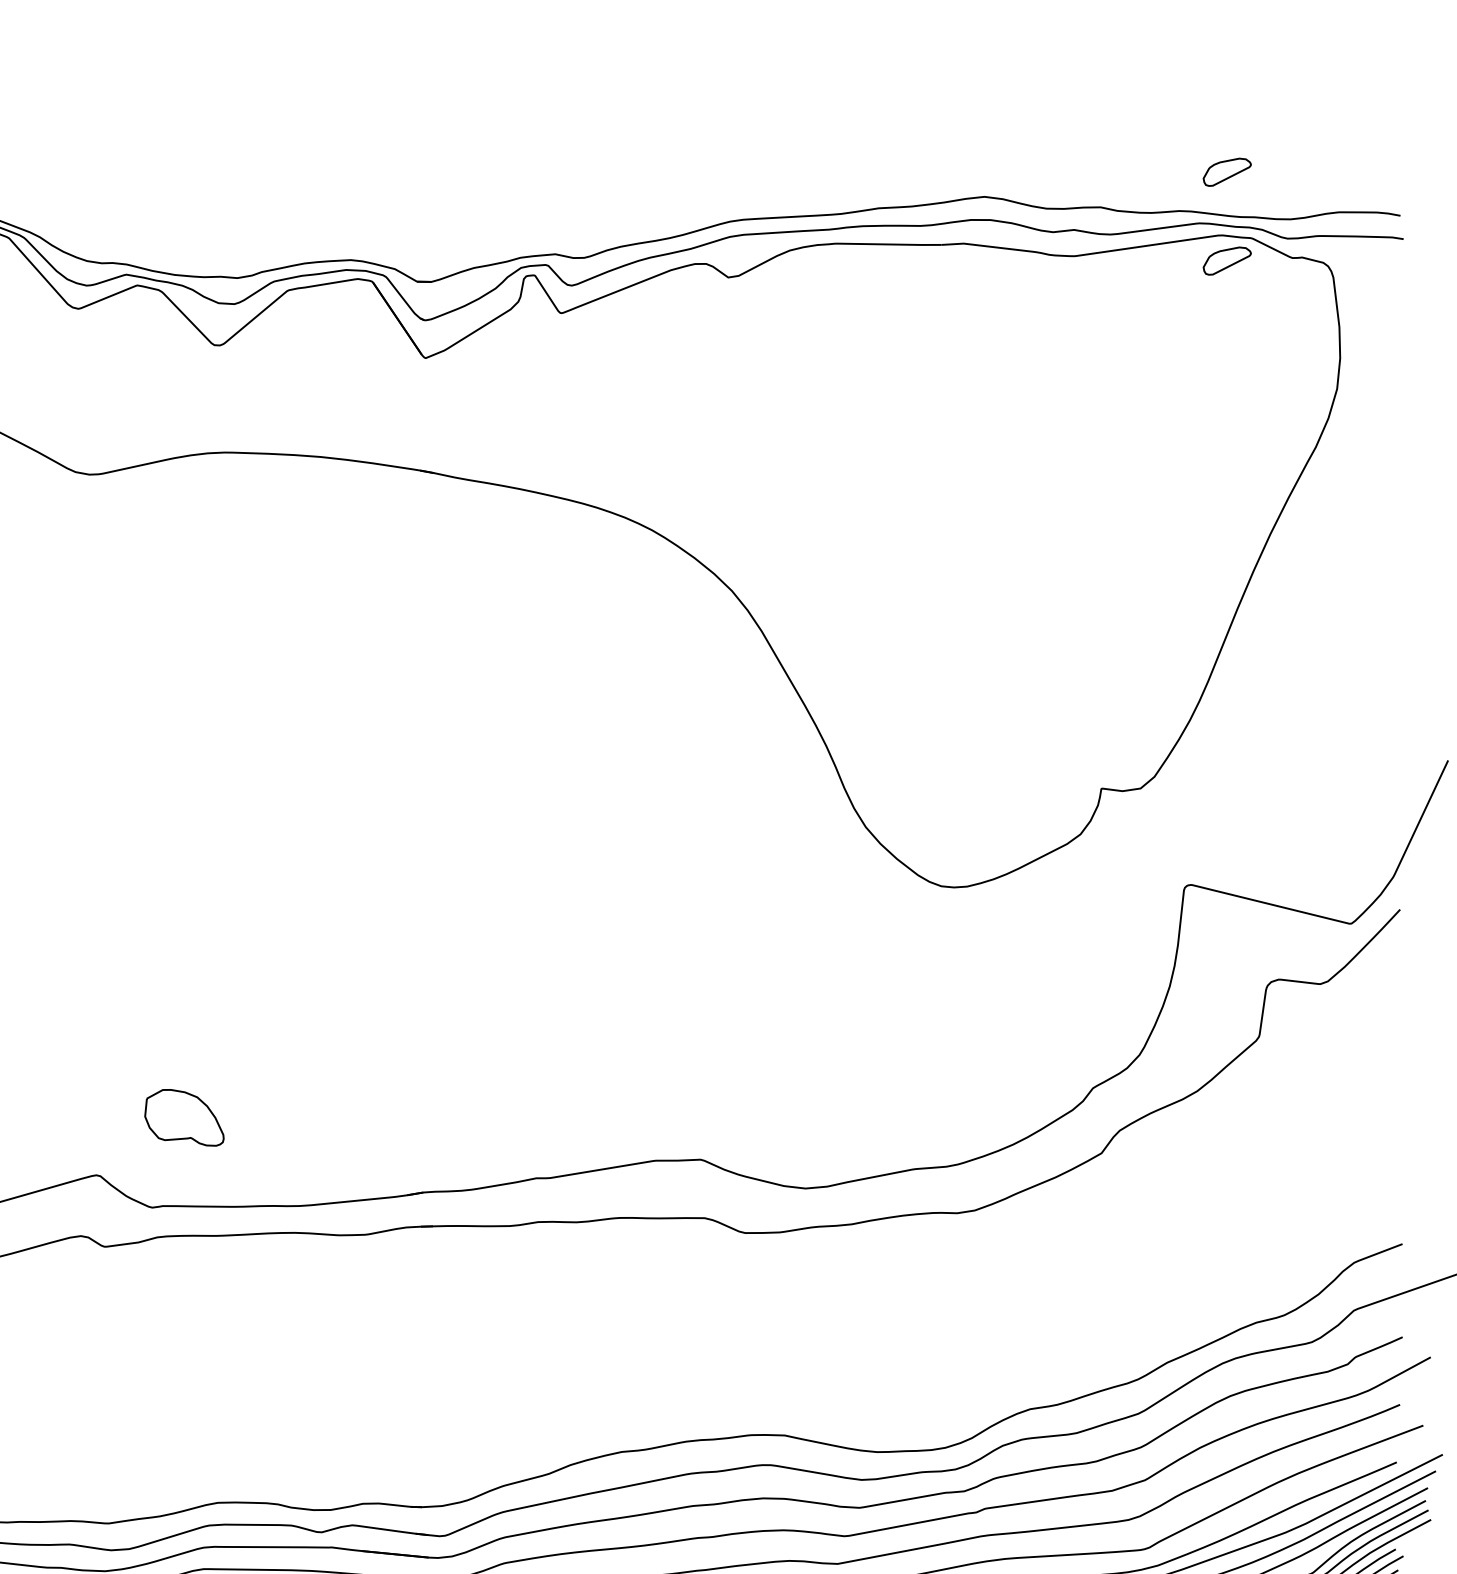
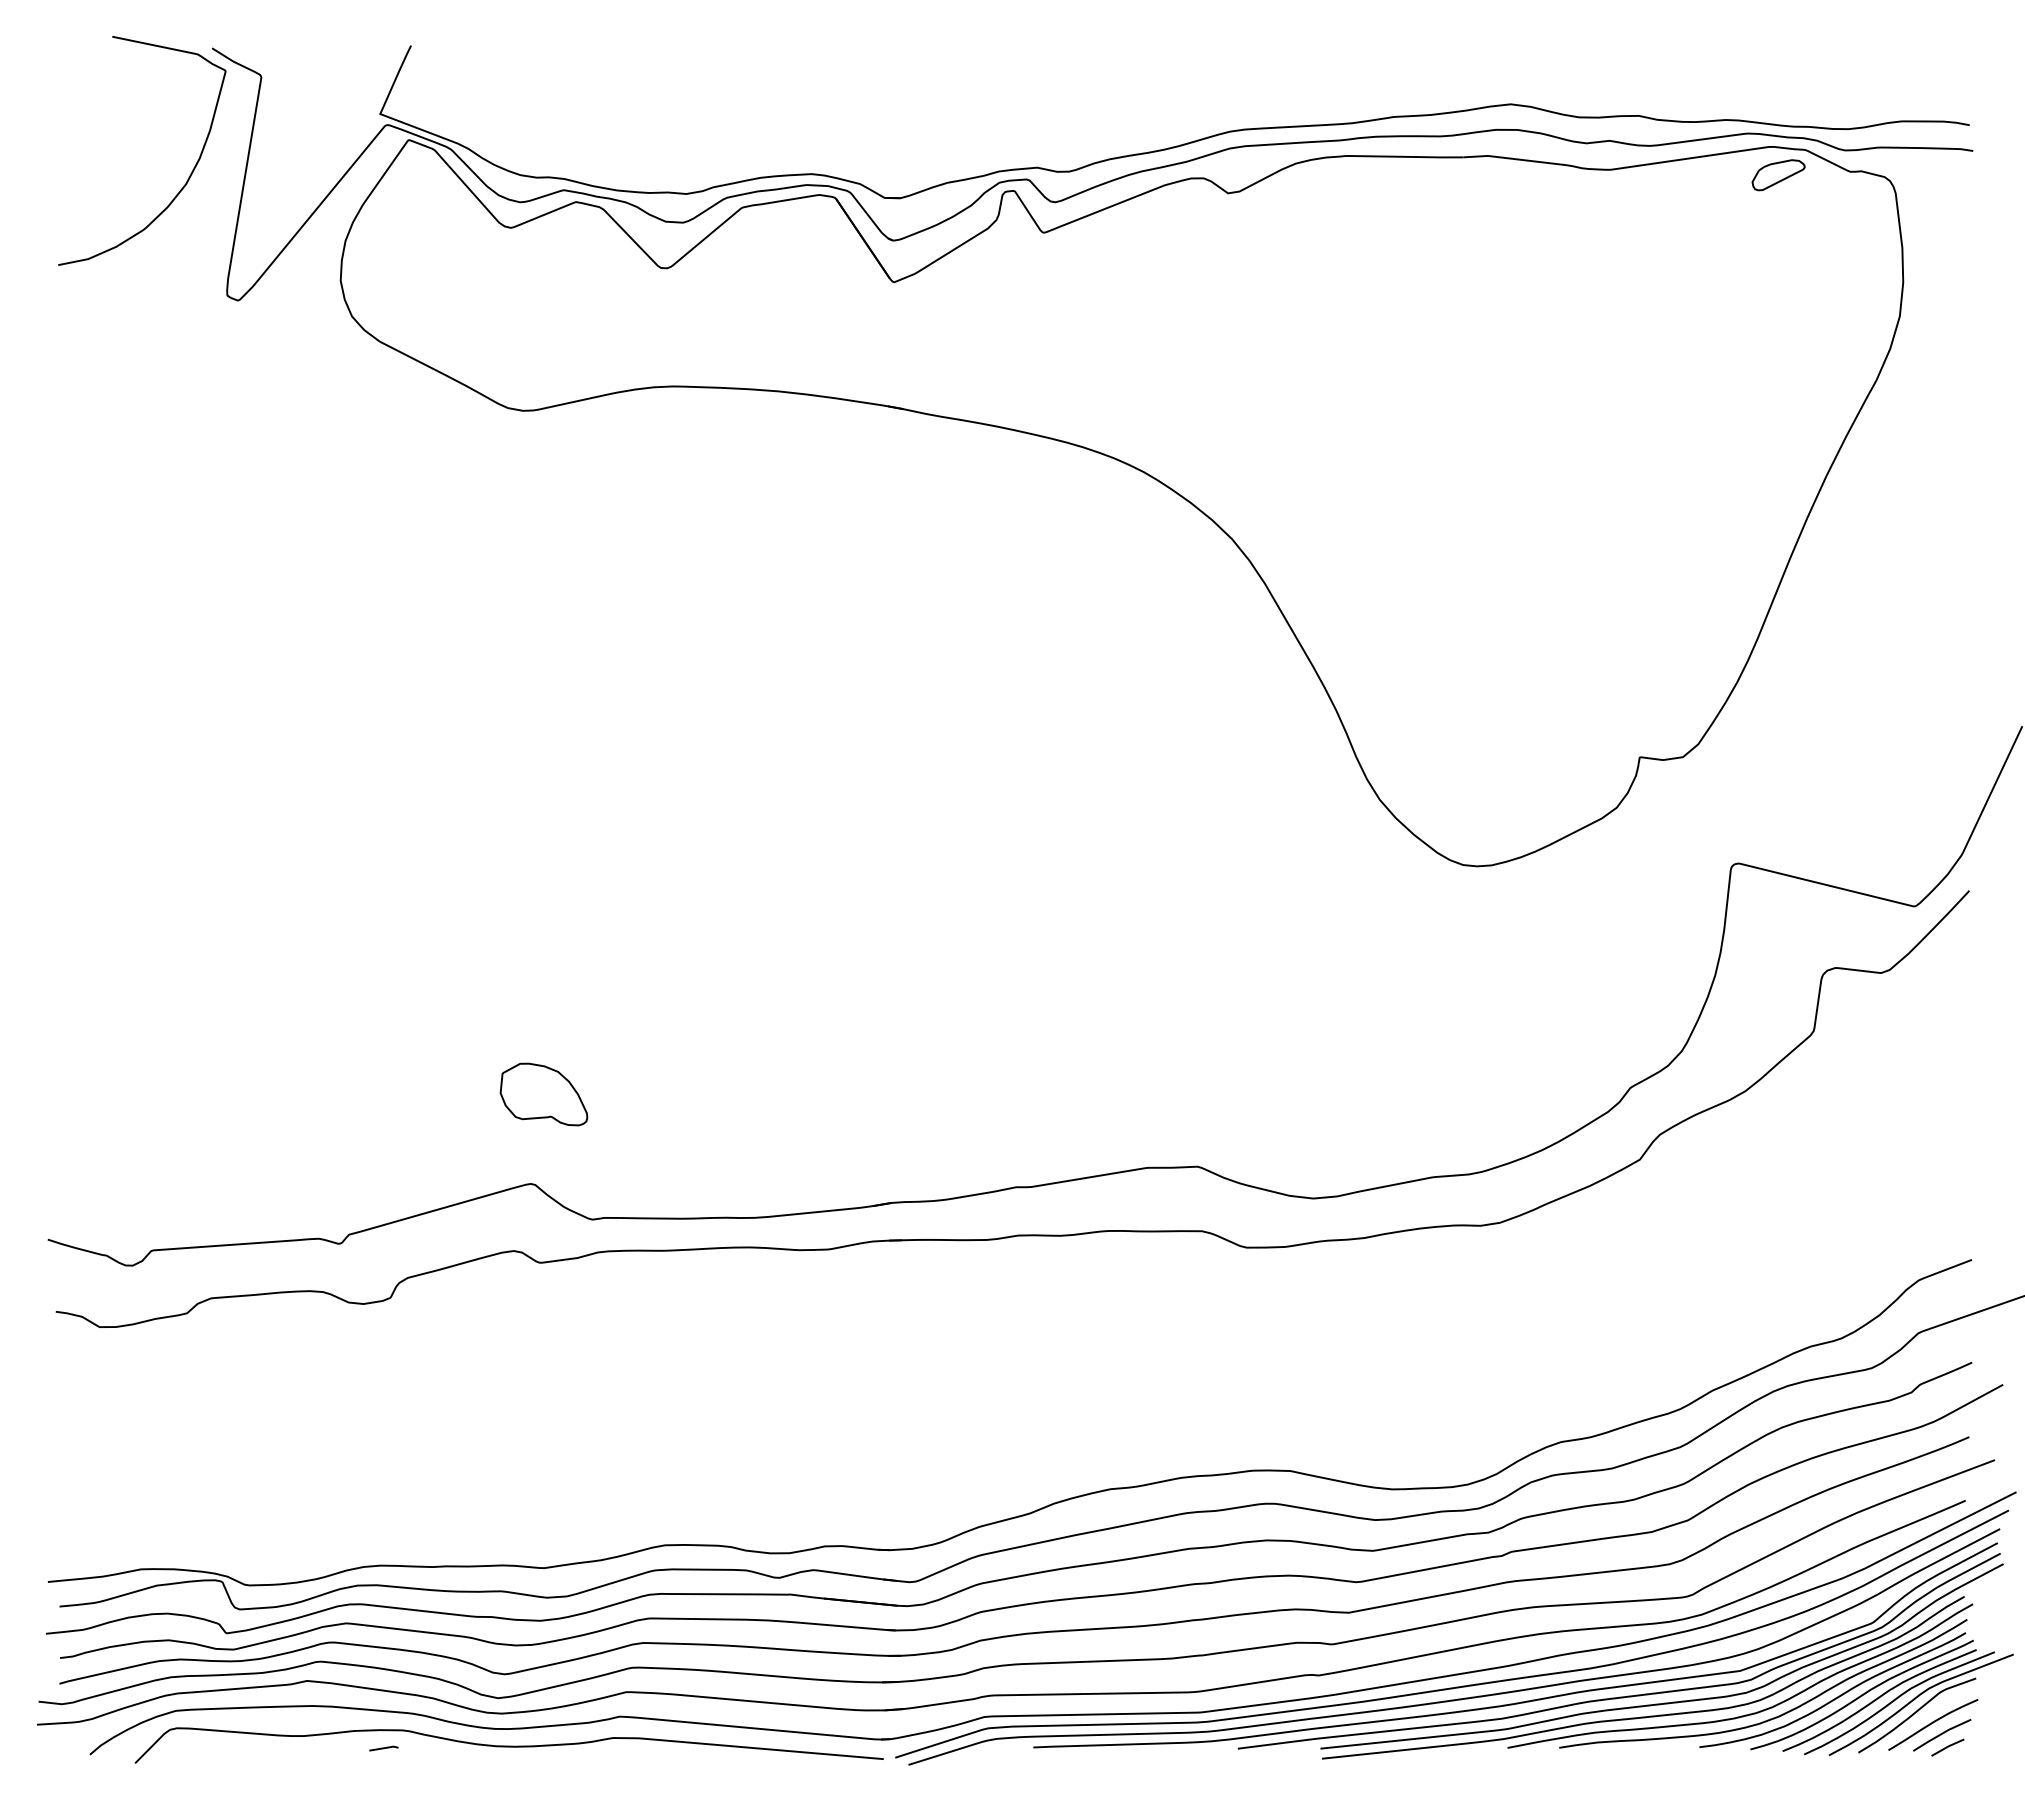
part: (1227, 172) -> (1778, 77), removed
part: (184, 1117) -> (543, 1094), moved

